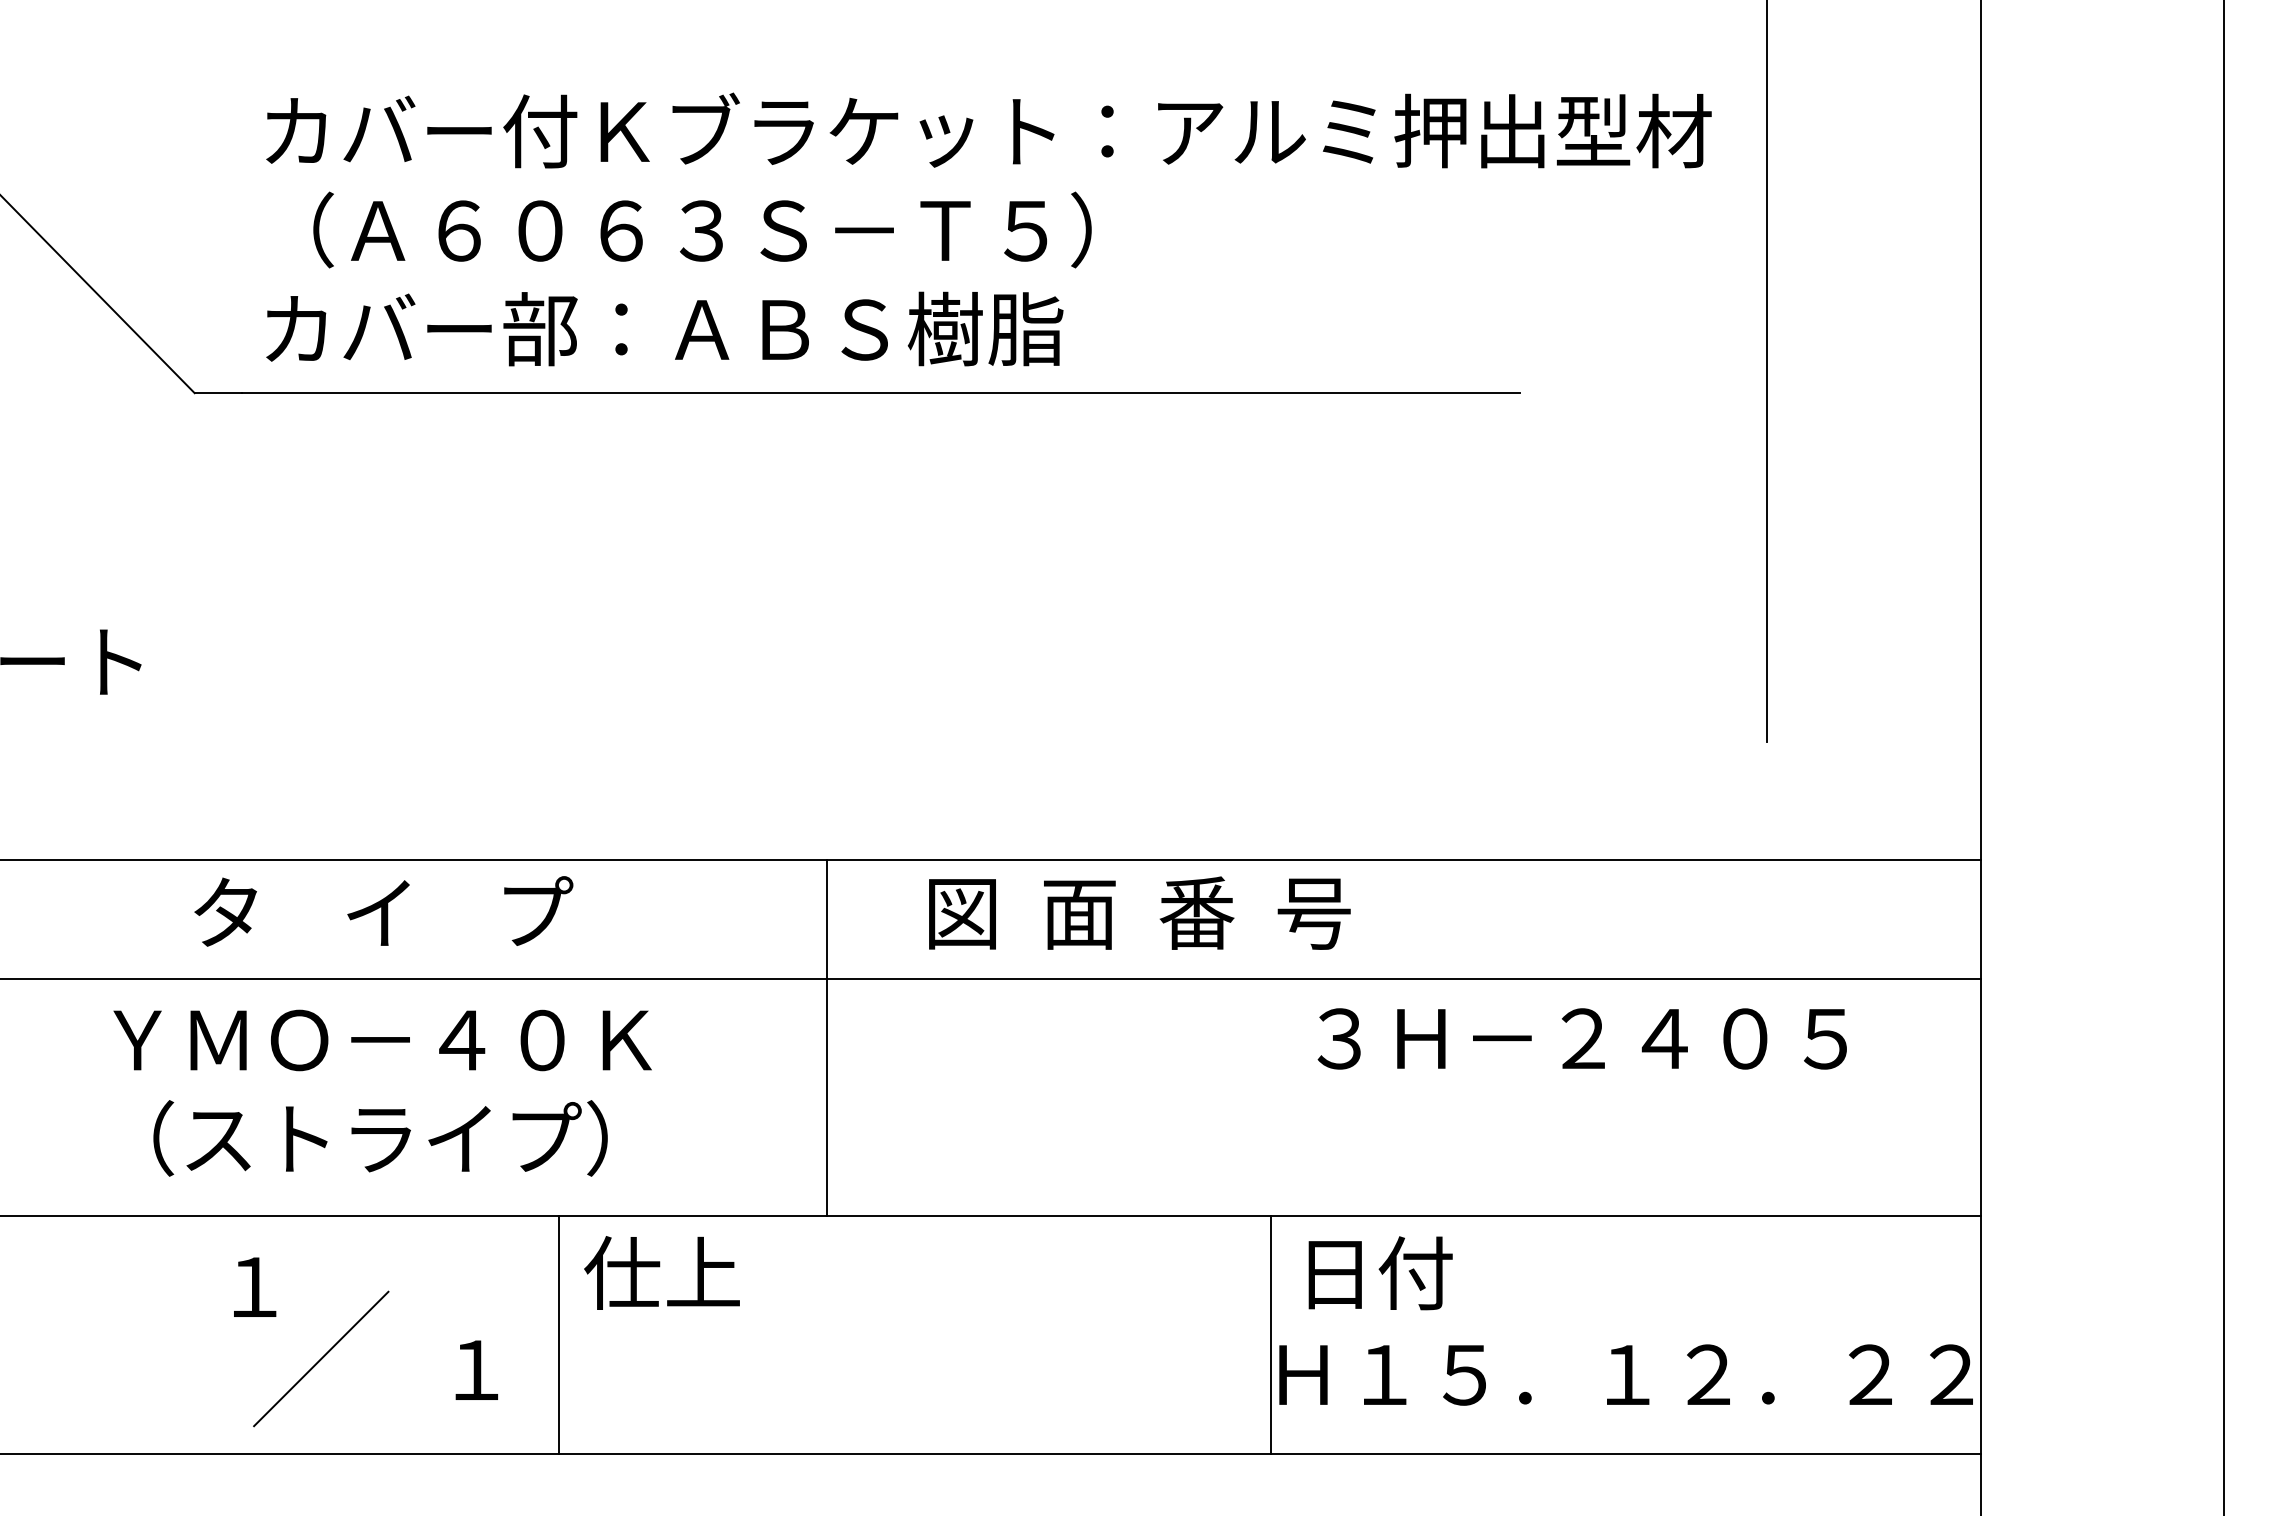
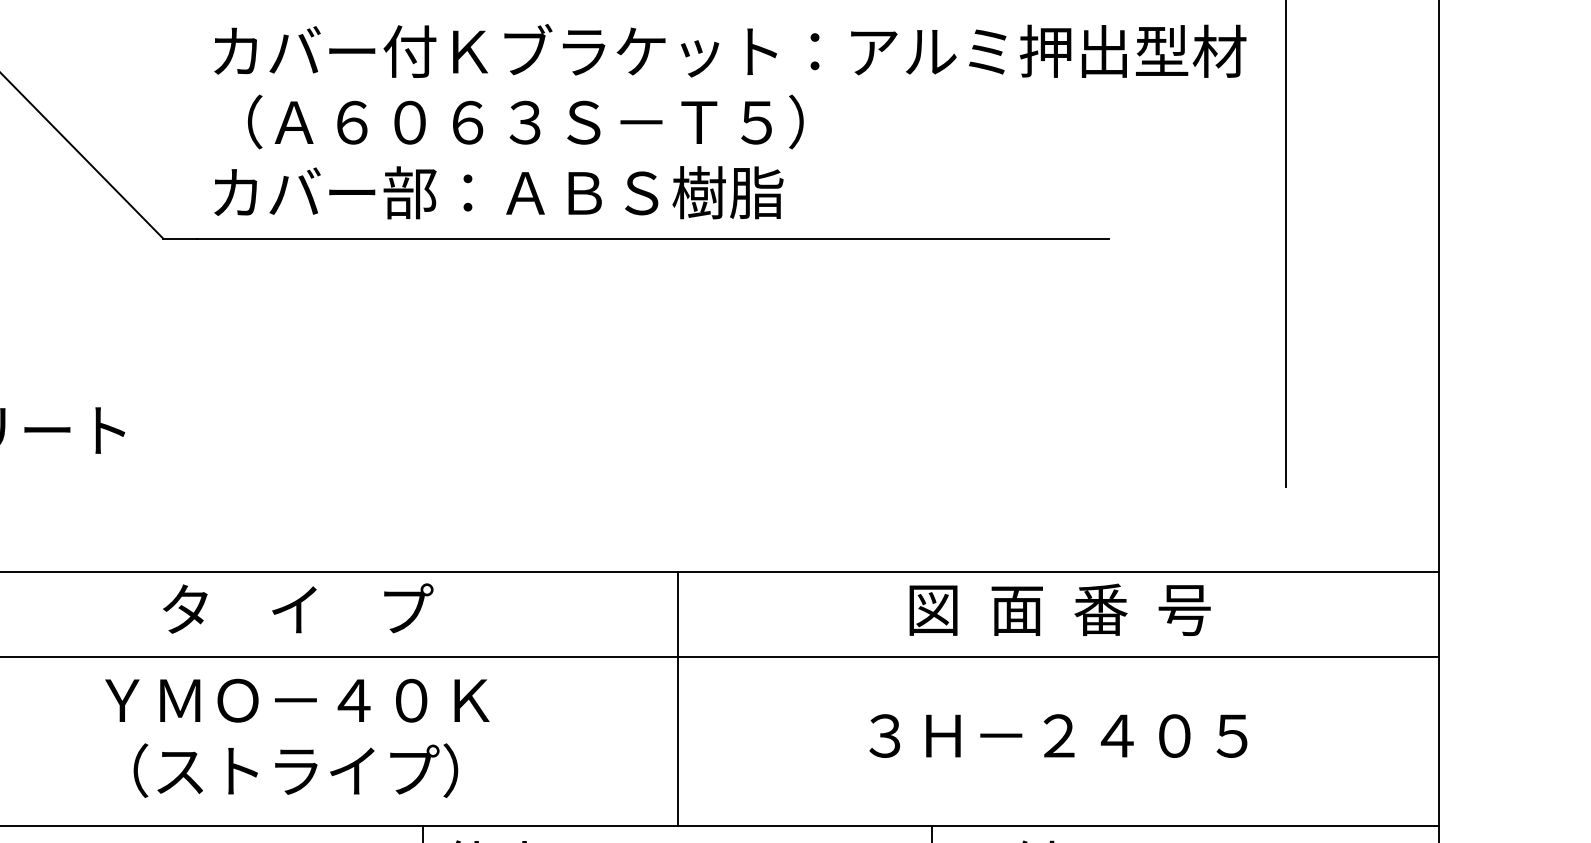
text: (1139, 912) -> (1059, 609), moved
line: (827, 1038) -> (677, 699), moved
text: (1581, 1038) -> (1057, 735), moved

